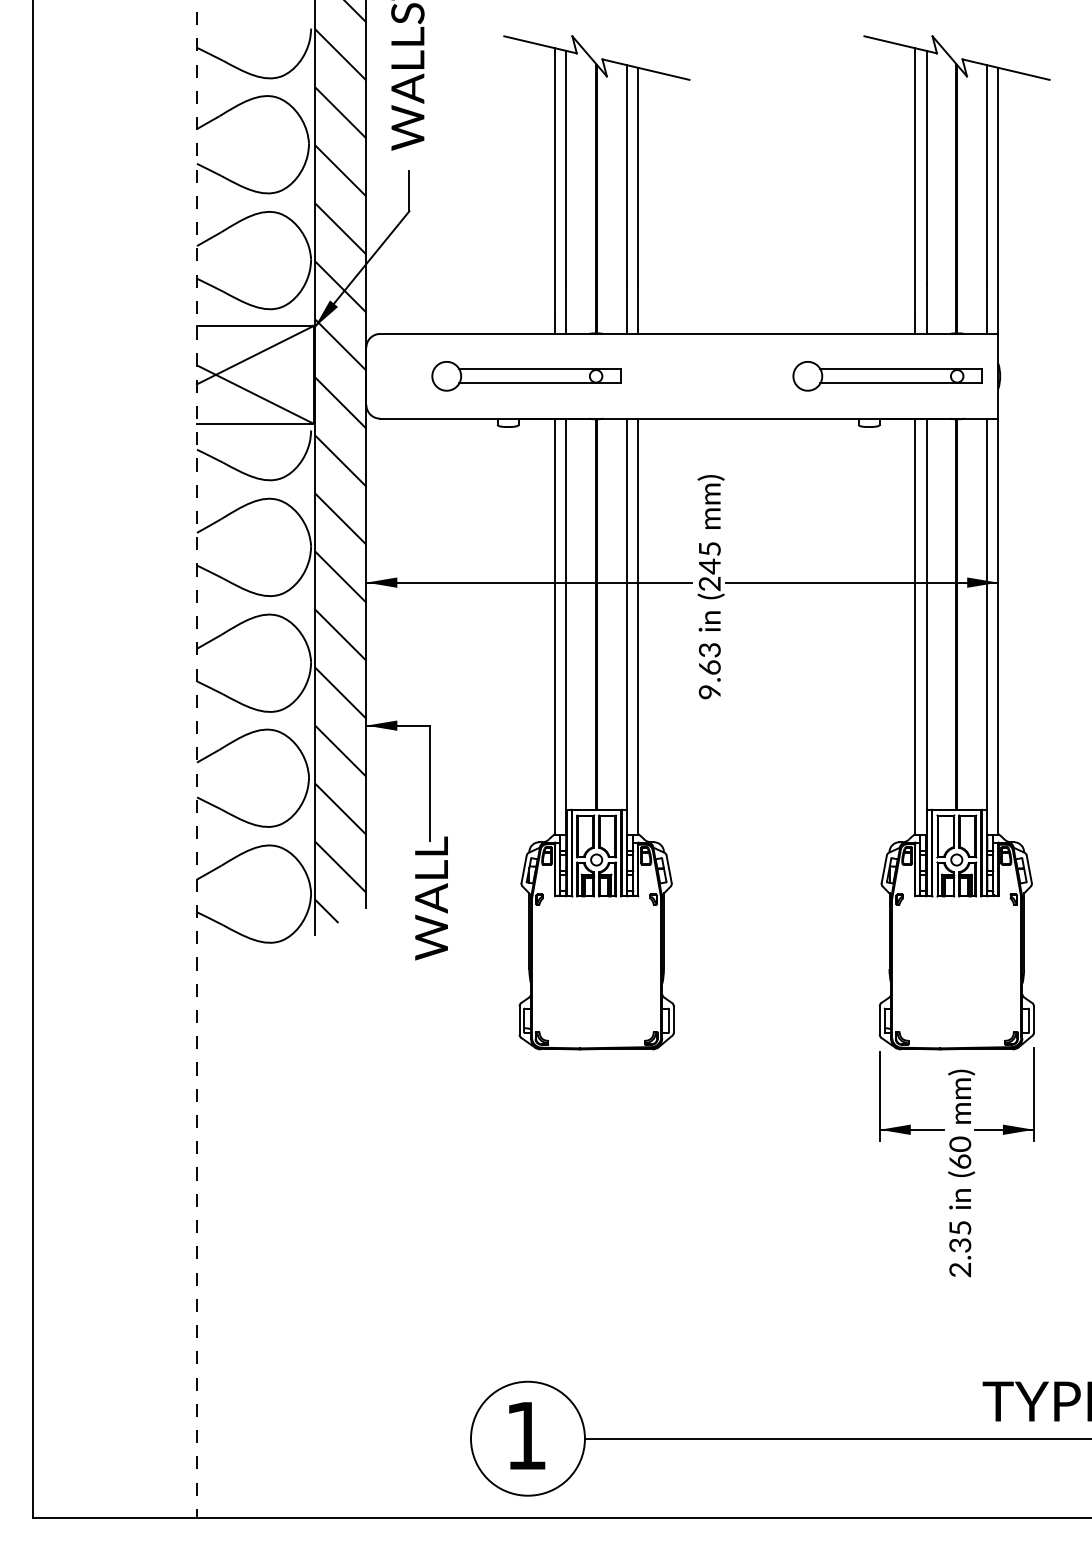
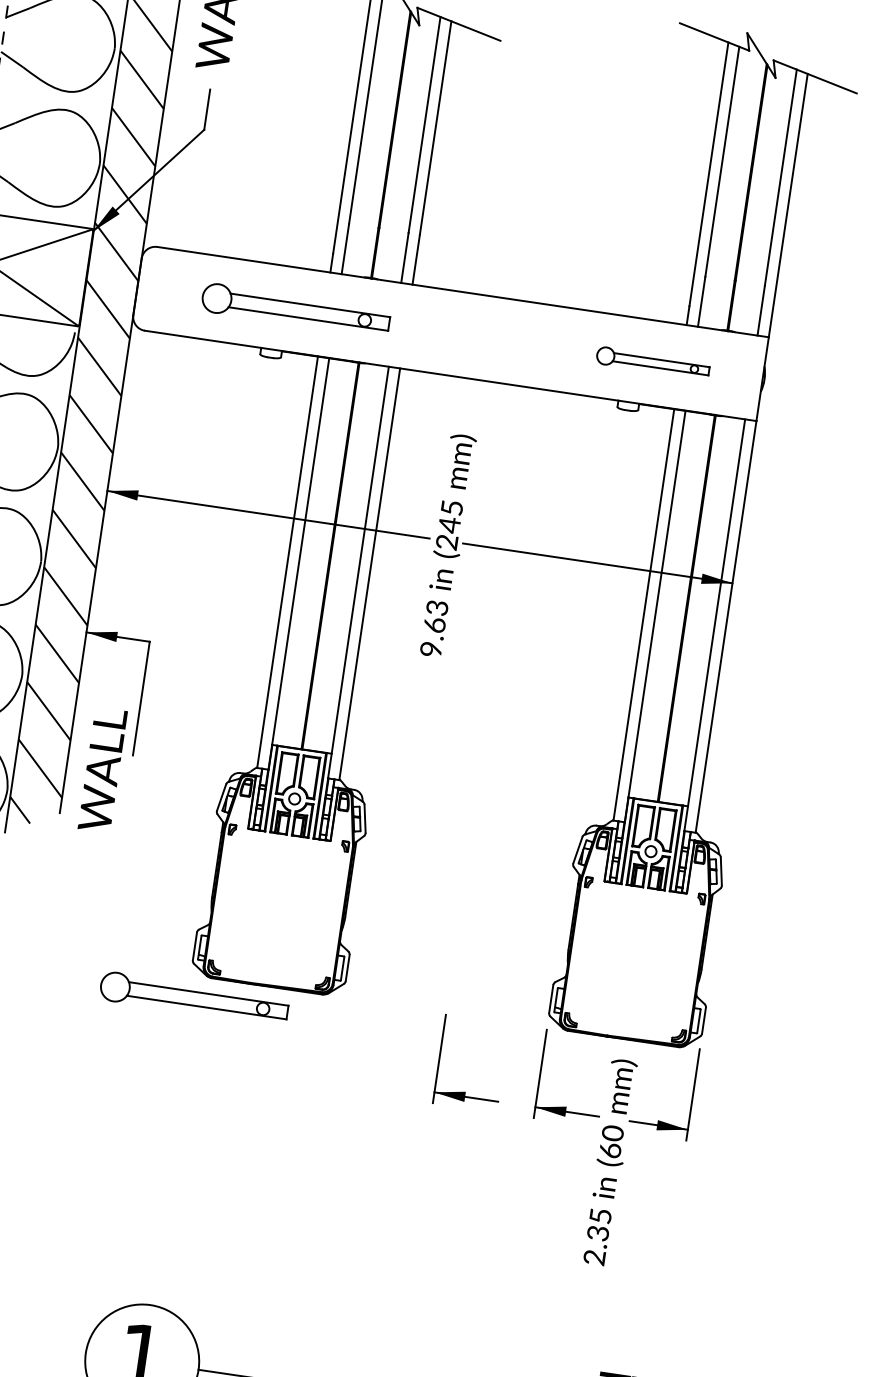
part: (887, 376) -> (653, 363), size x0.6
text: (431, 898) -> (102, 770), moved
part: (526, 1072) -> (194, 998), added
part: (808, 1124) -> (465, 1091), added

